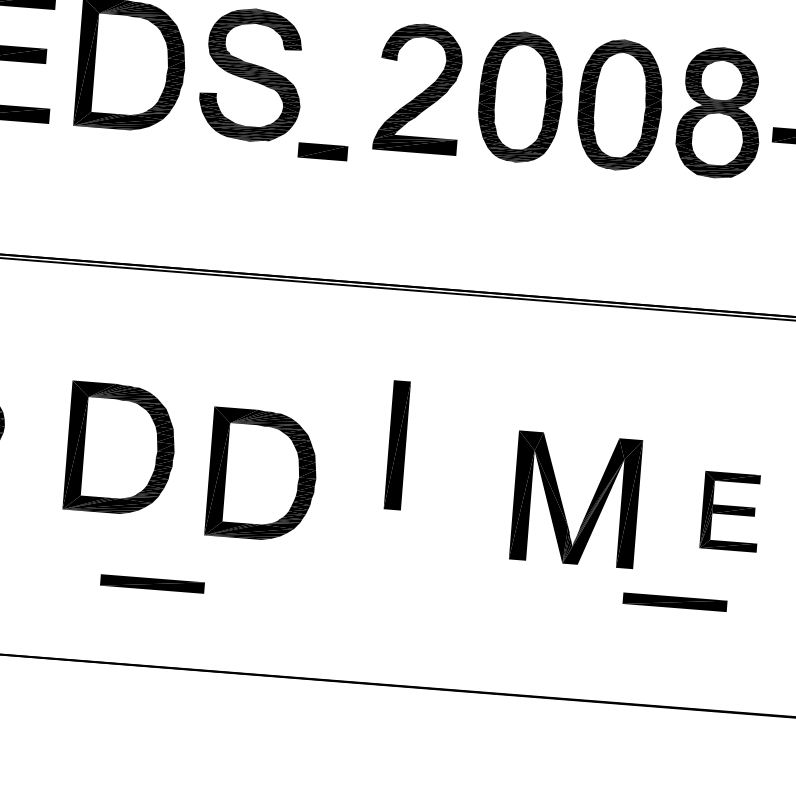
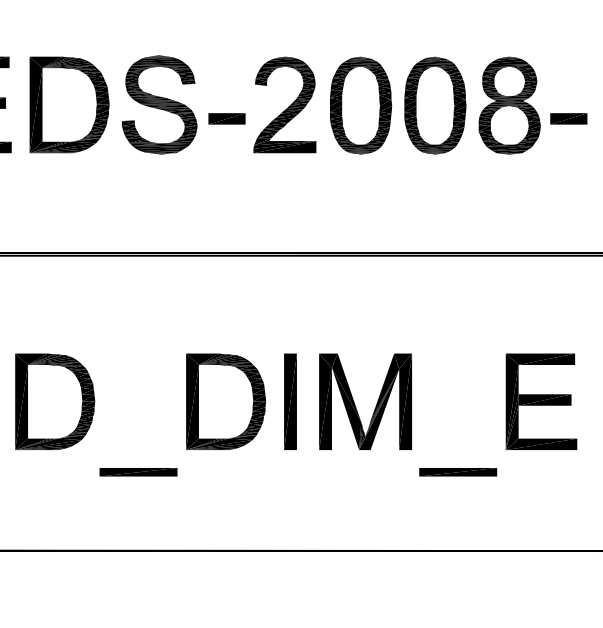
part: (322, 151) -> (226, 118), moved
part: (397, 444) -> (290, 401), moved
part: (121, 448) -> (55, 401), moved
part: (263, 474) -> (226, 401), moved
part: (562, 502) -> (355, 404), moved
part: (730, 511) -> (541, 401), size x1.67
part: (152, 584) -> (138, 472), moved
part: (675, 602) -> (458, 472), moved

